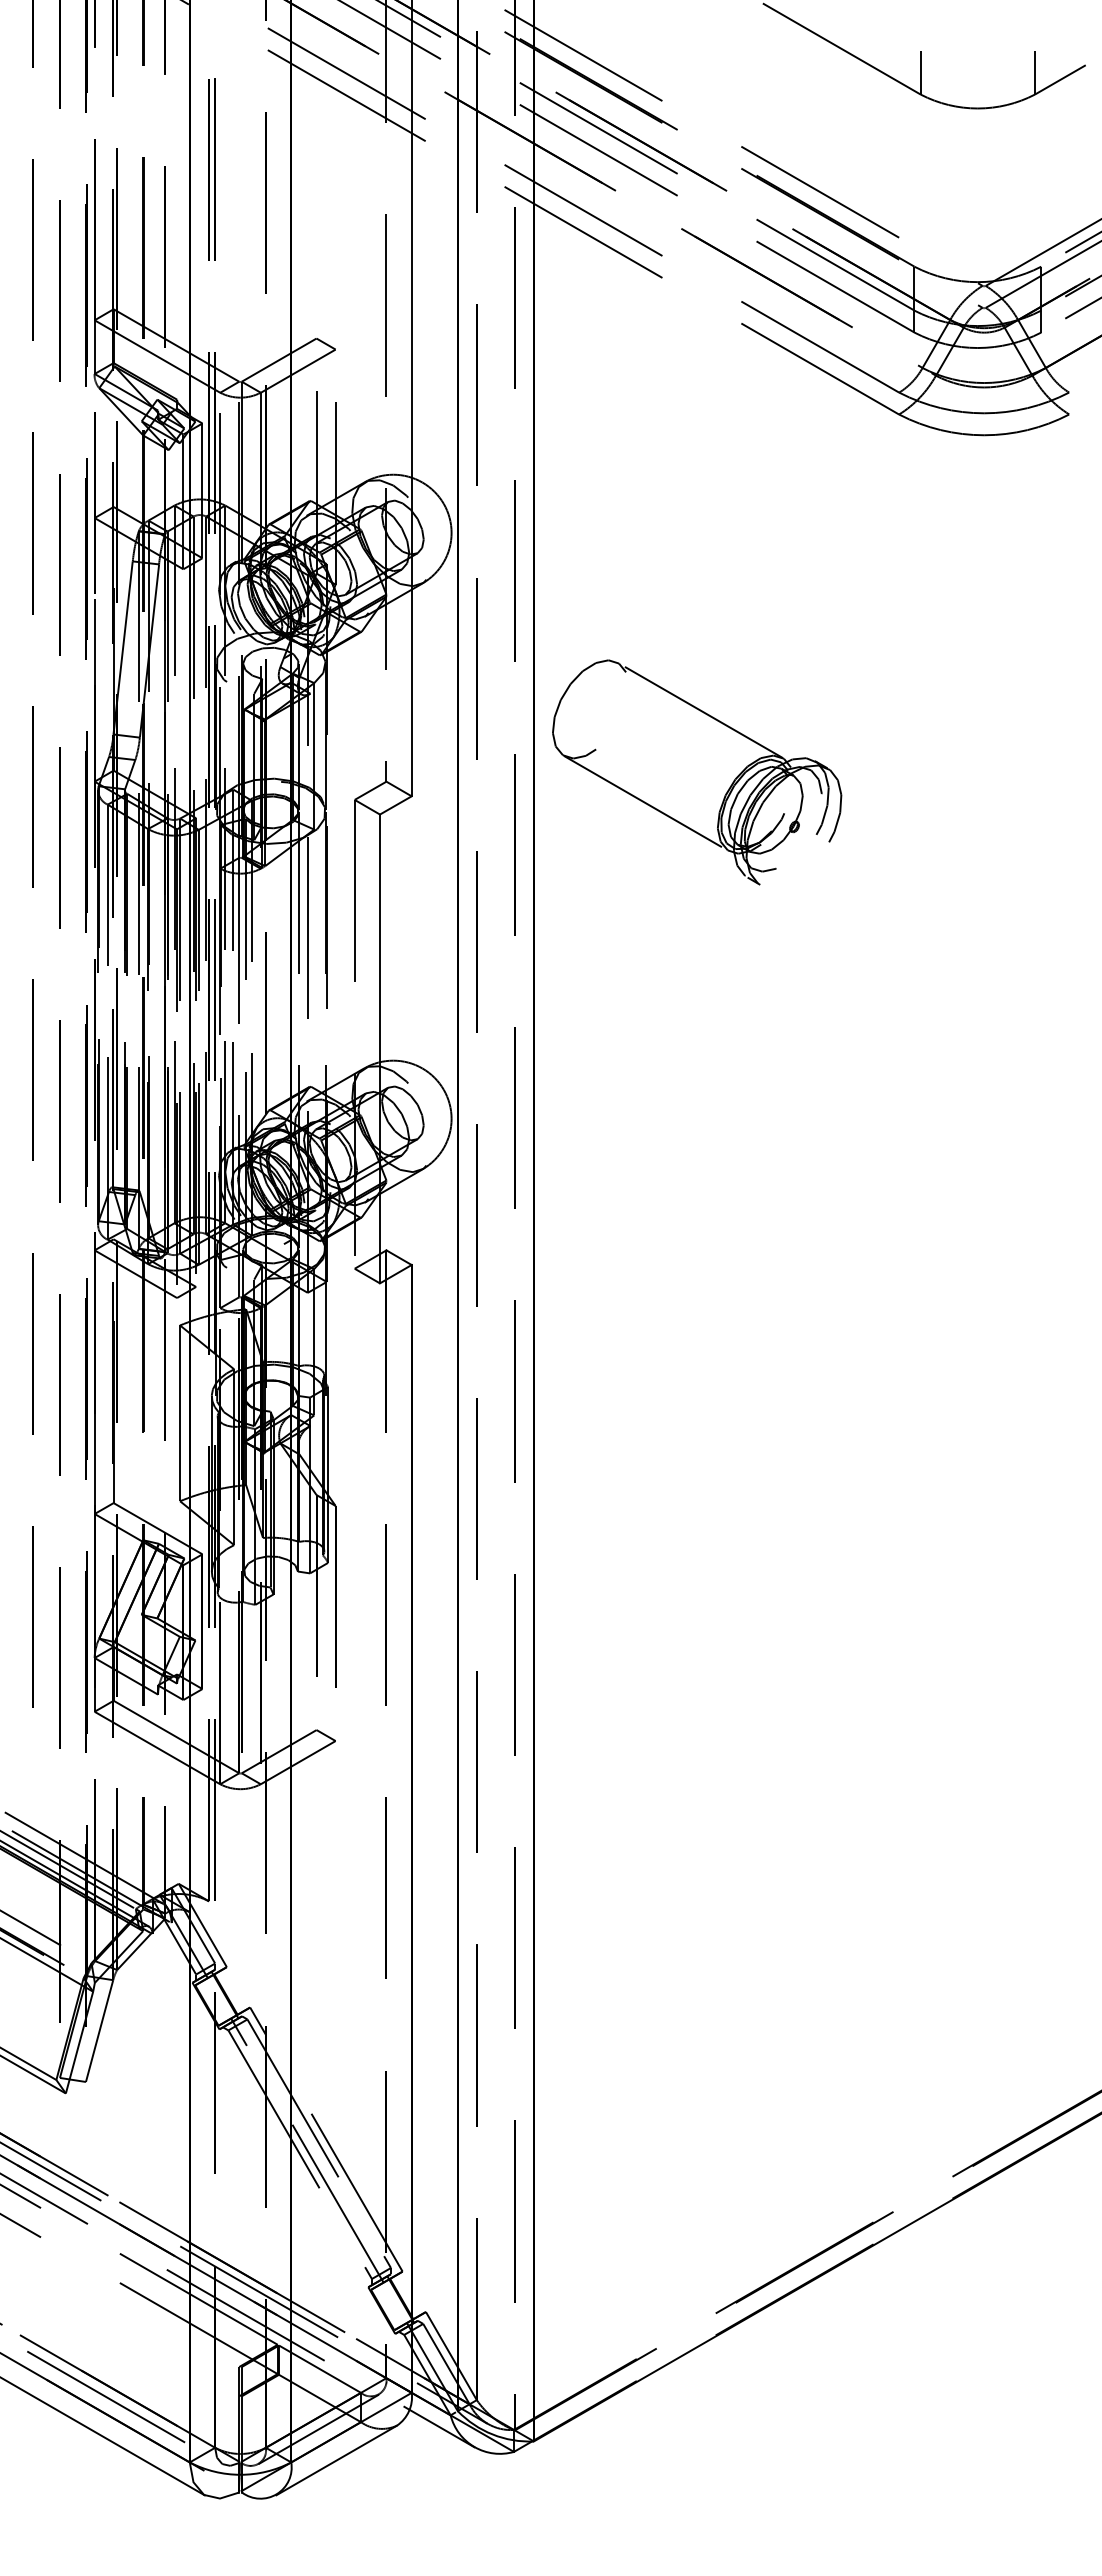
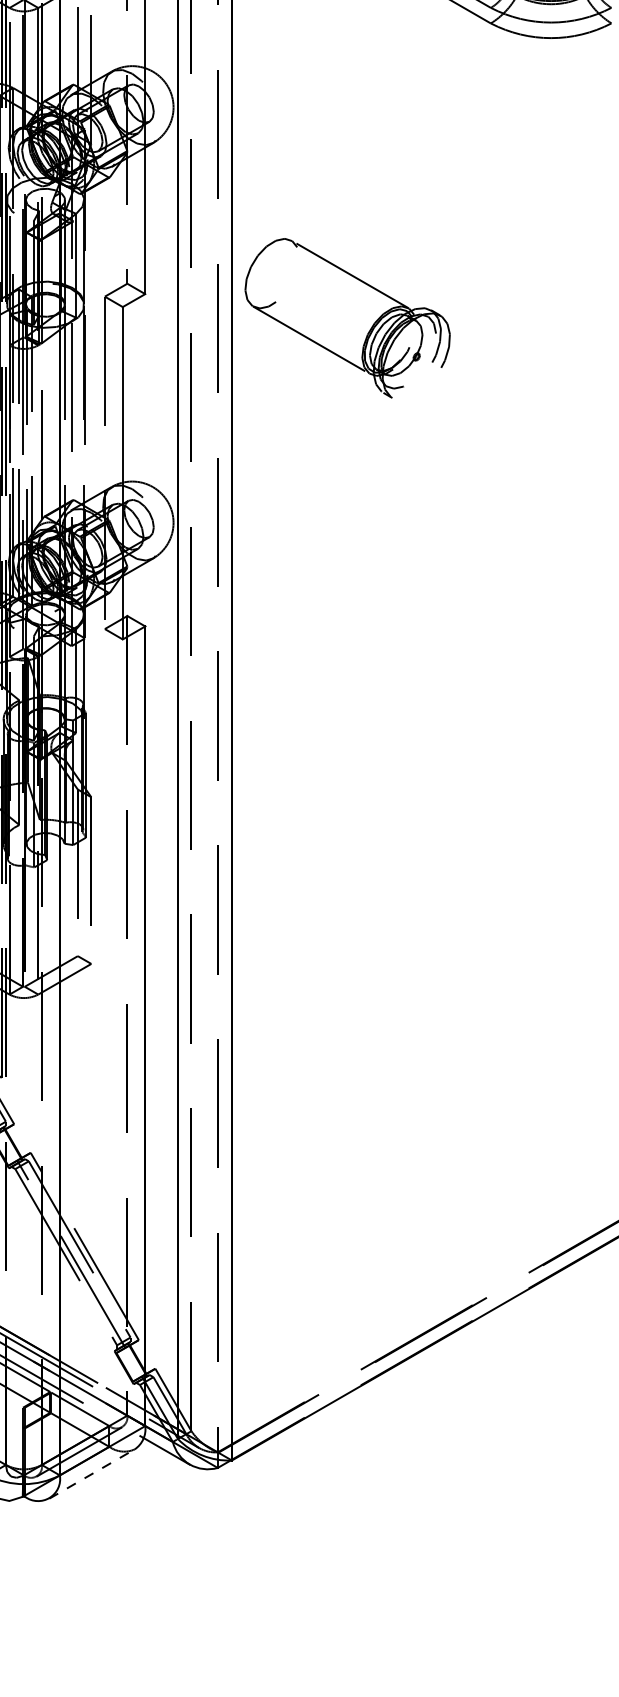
part: (697, 772) -> (347, 318), moved
line: (336, 2460) -> (91, 1474), solid -> dashed

